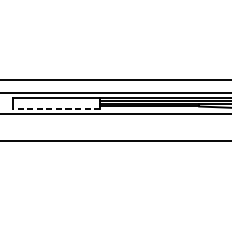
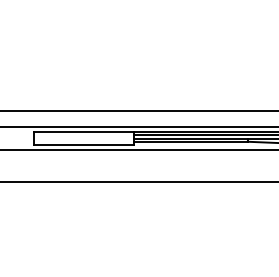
line: (56, 108) -> (83, 144), dashed -> solid

